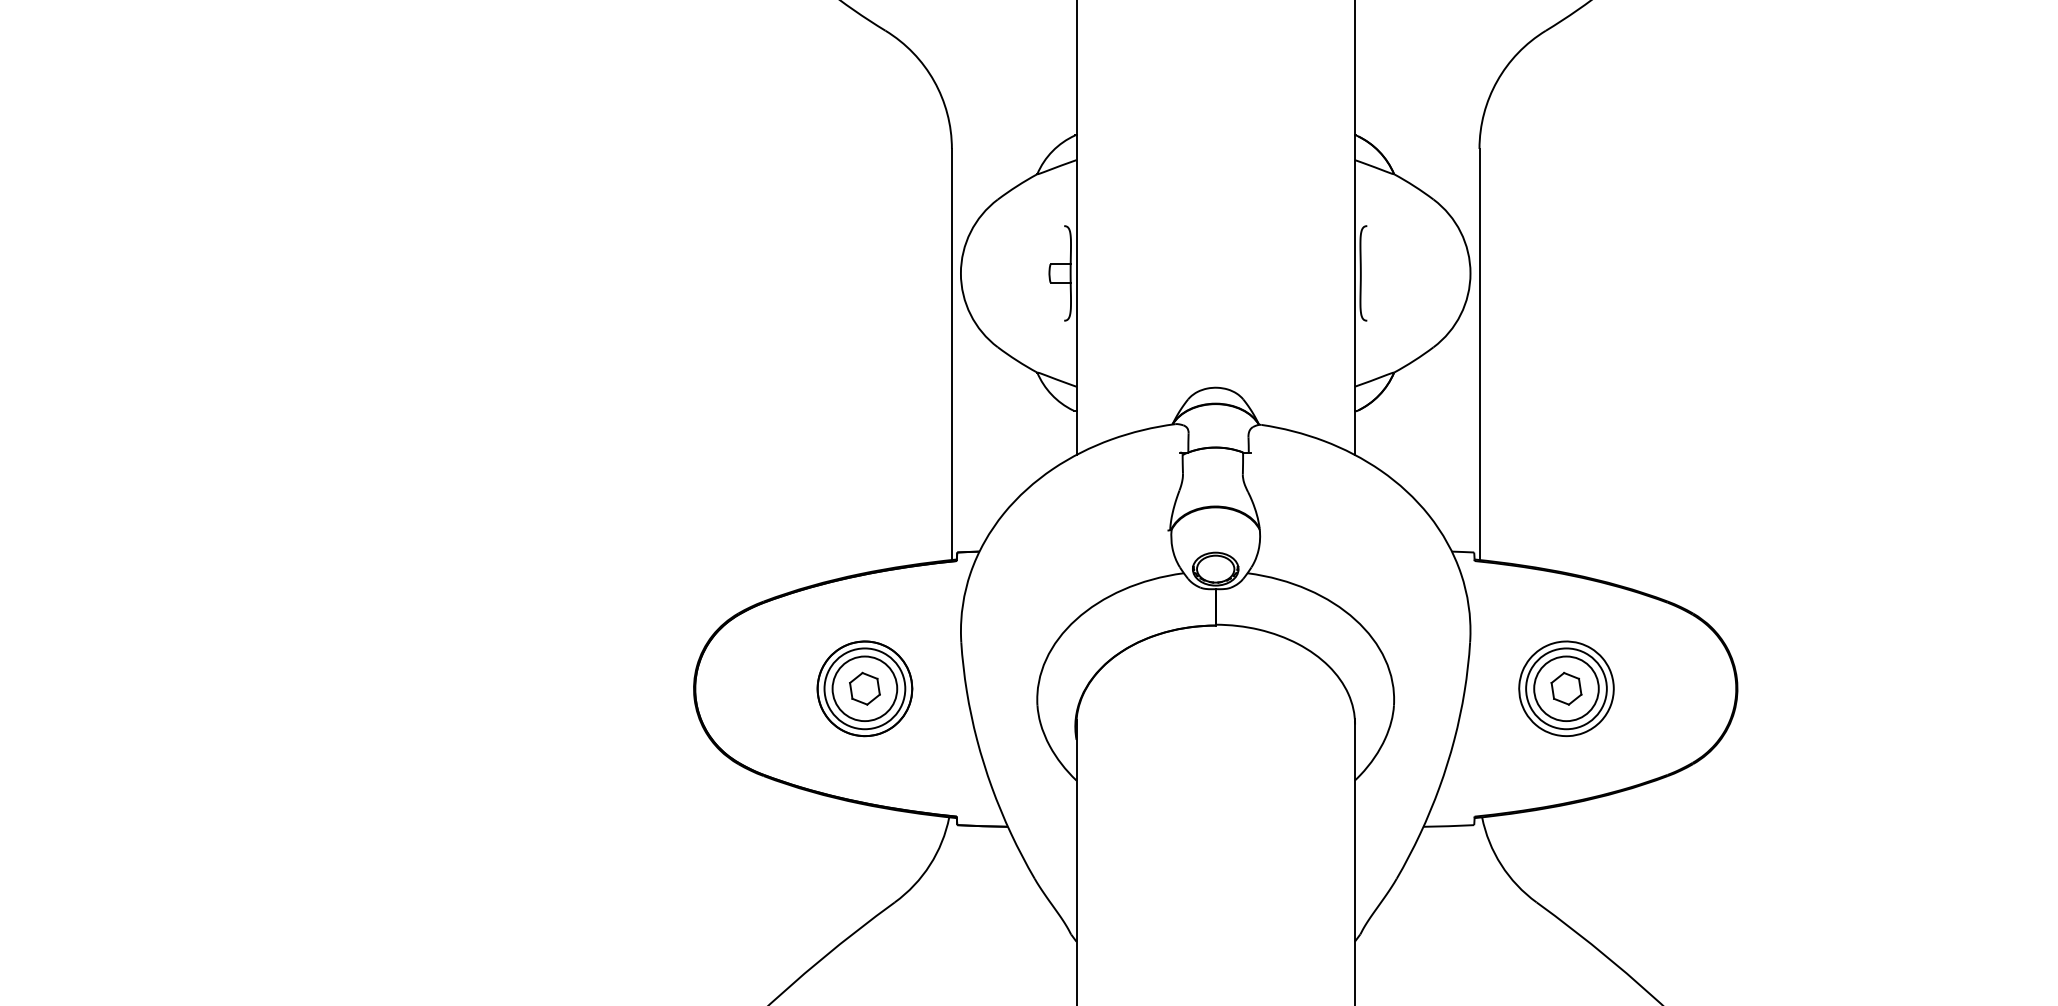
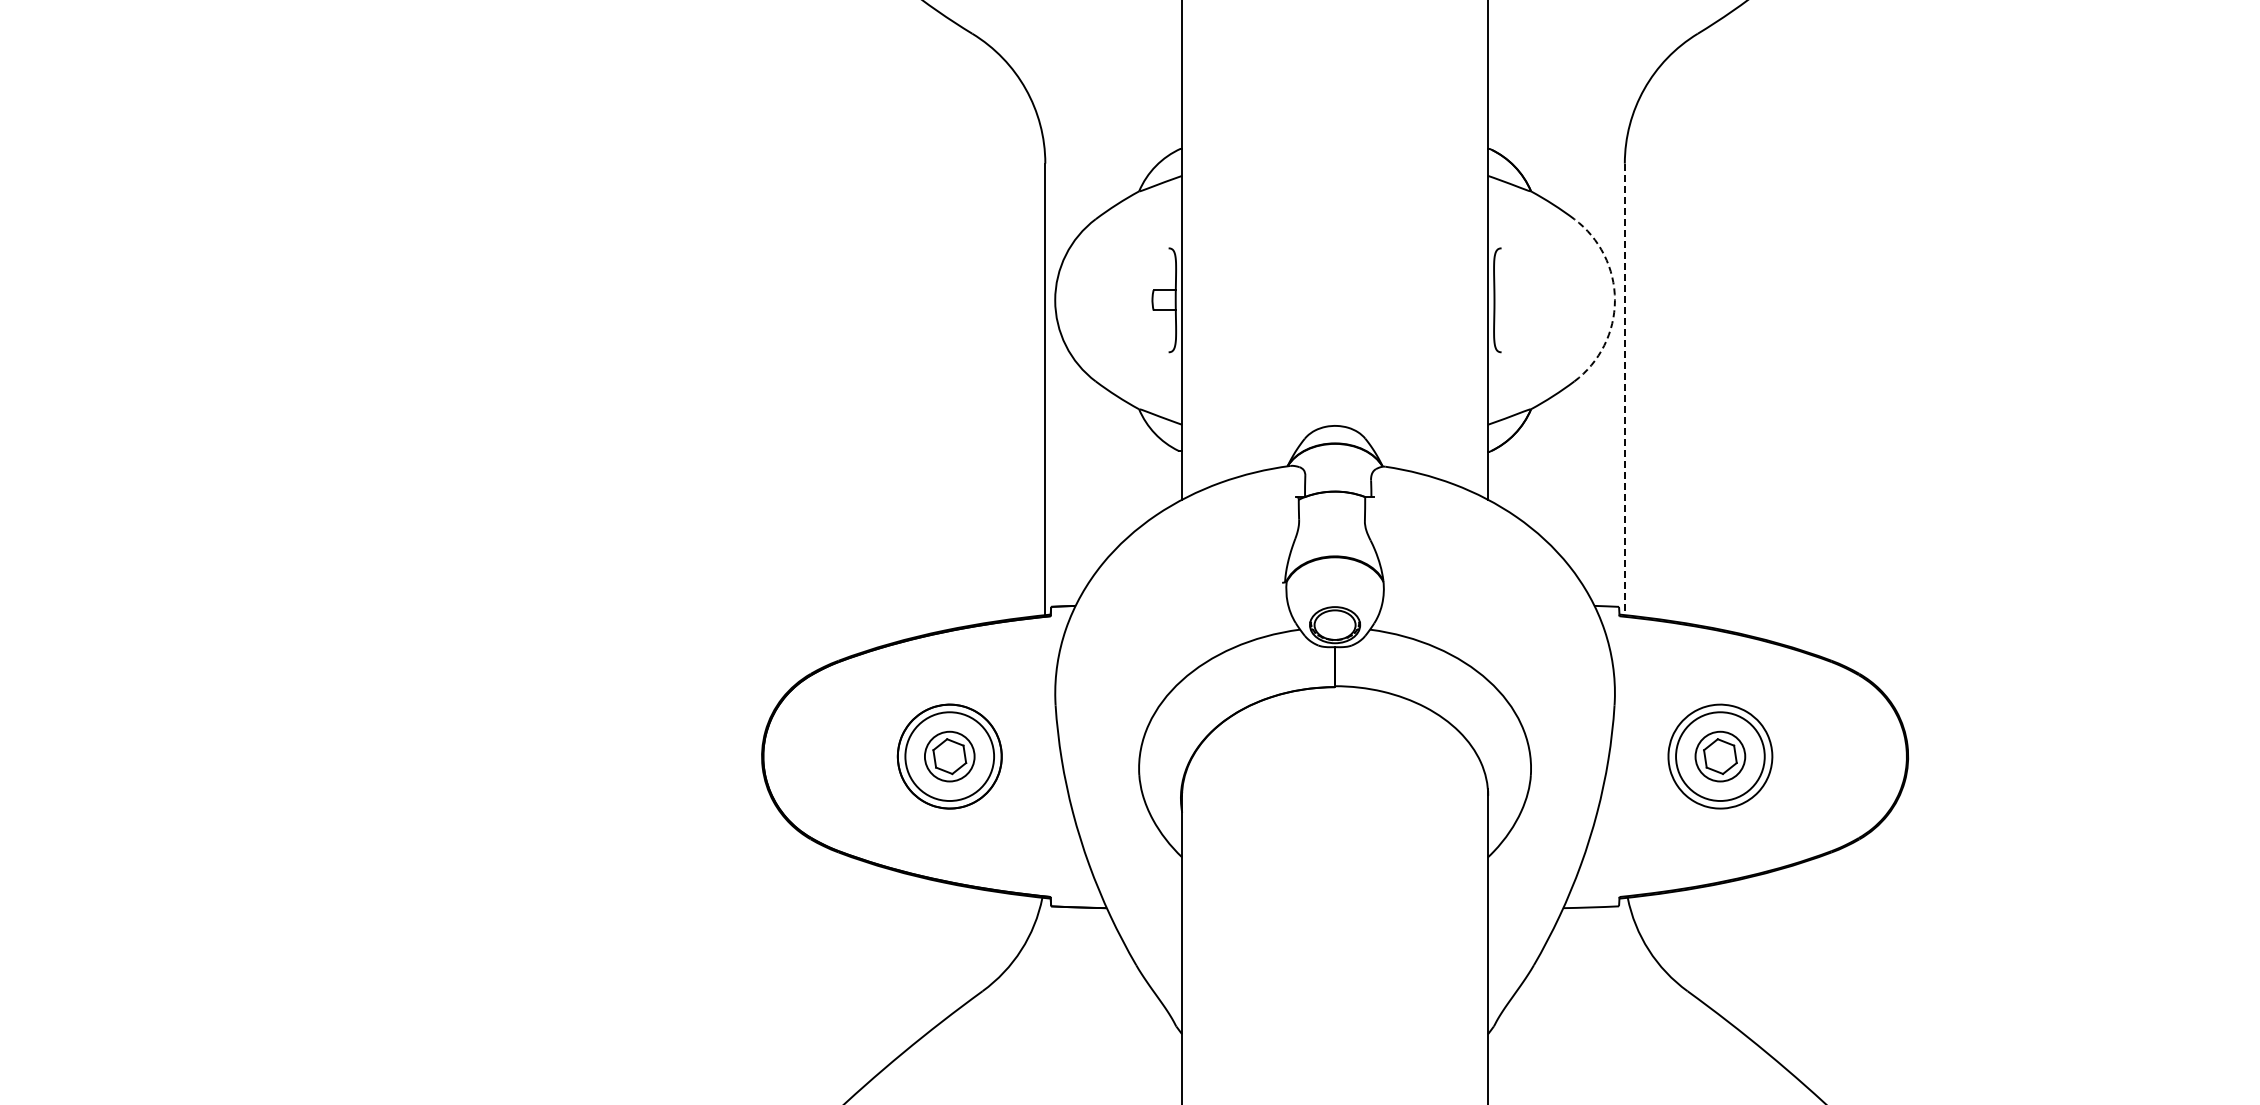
arc: (1470, 273) -> (1614, 300), solid -> dashed
line: (1479, 354) -> (1624, 389), solid -> dashed
circle: (864, 688) -> (949, 756), size x0.7
circle: (1565, 688) -> (1719, 756), size x0.7

